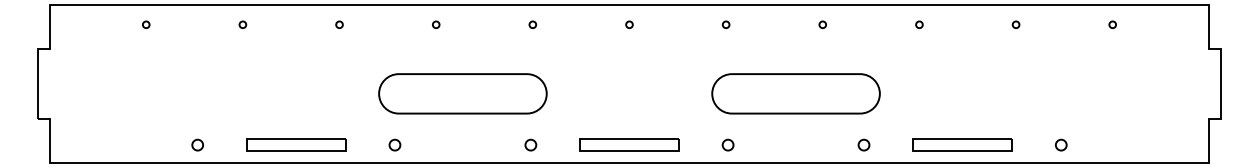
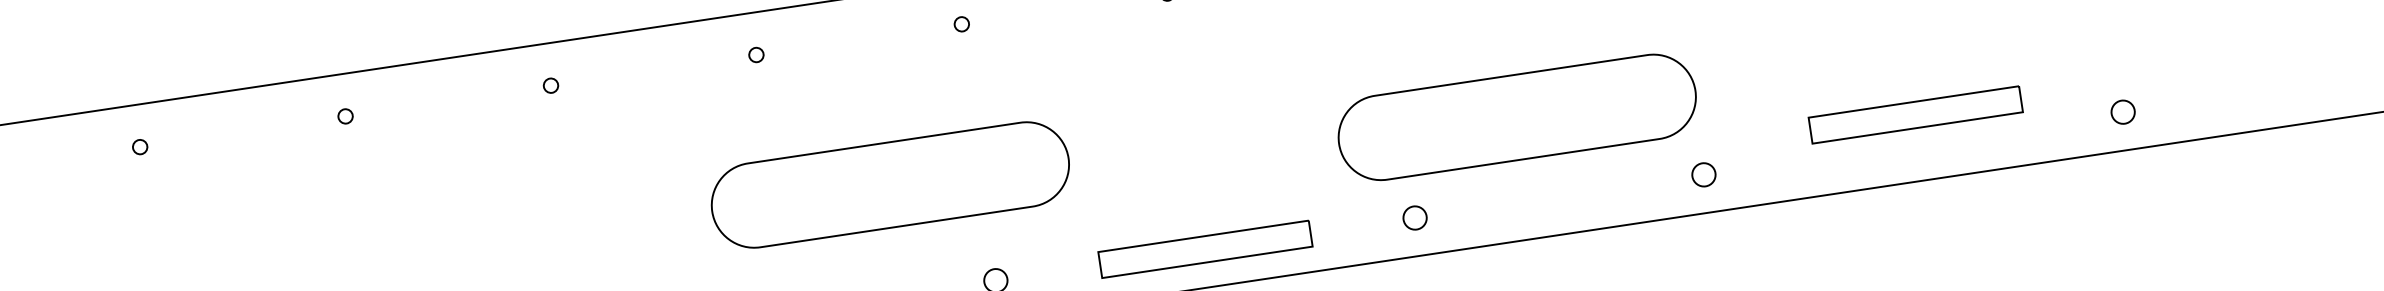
part: (462, 93) -> (889, 184), moved
part: (795, 93) -> (1515, 116), moved
part: (962, 144) -> (1915, 113), moved

